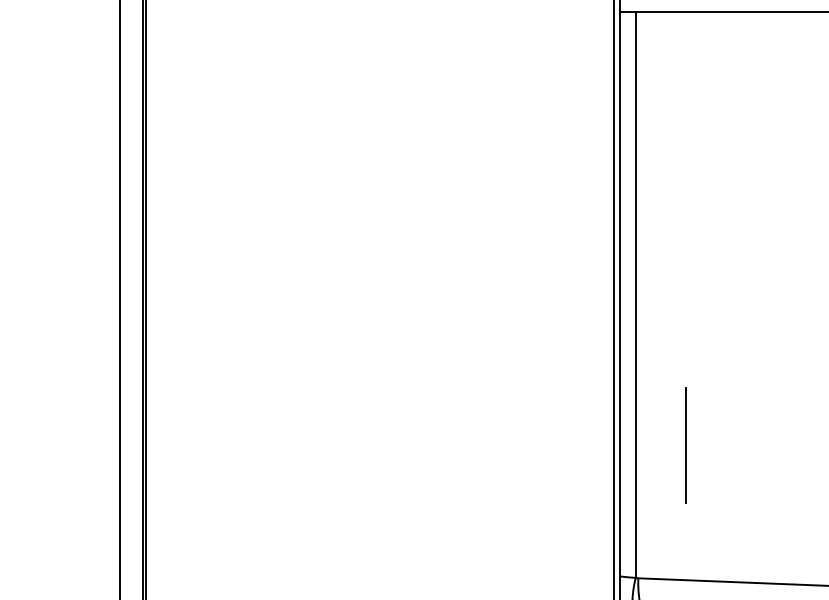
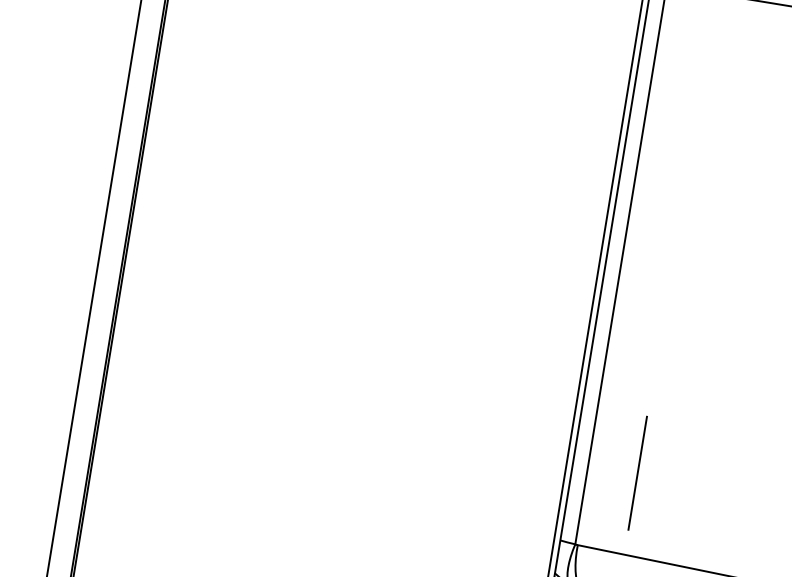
line: (685, 445) -> (637, 473), moved

